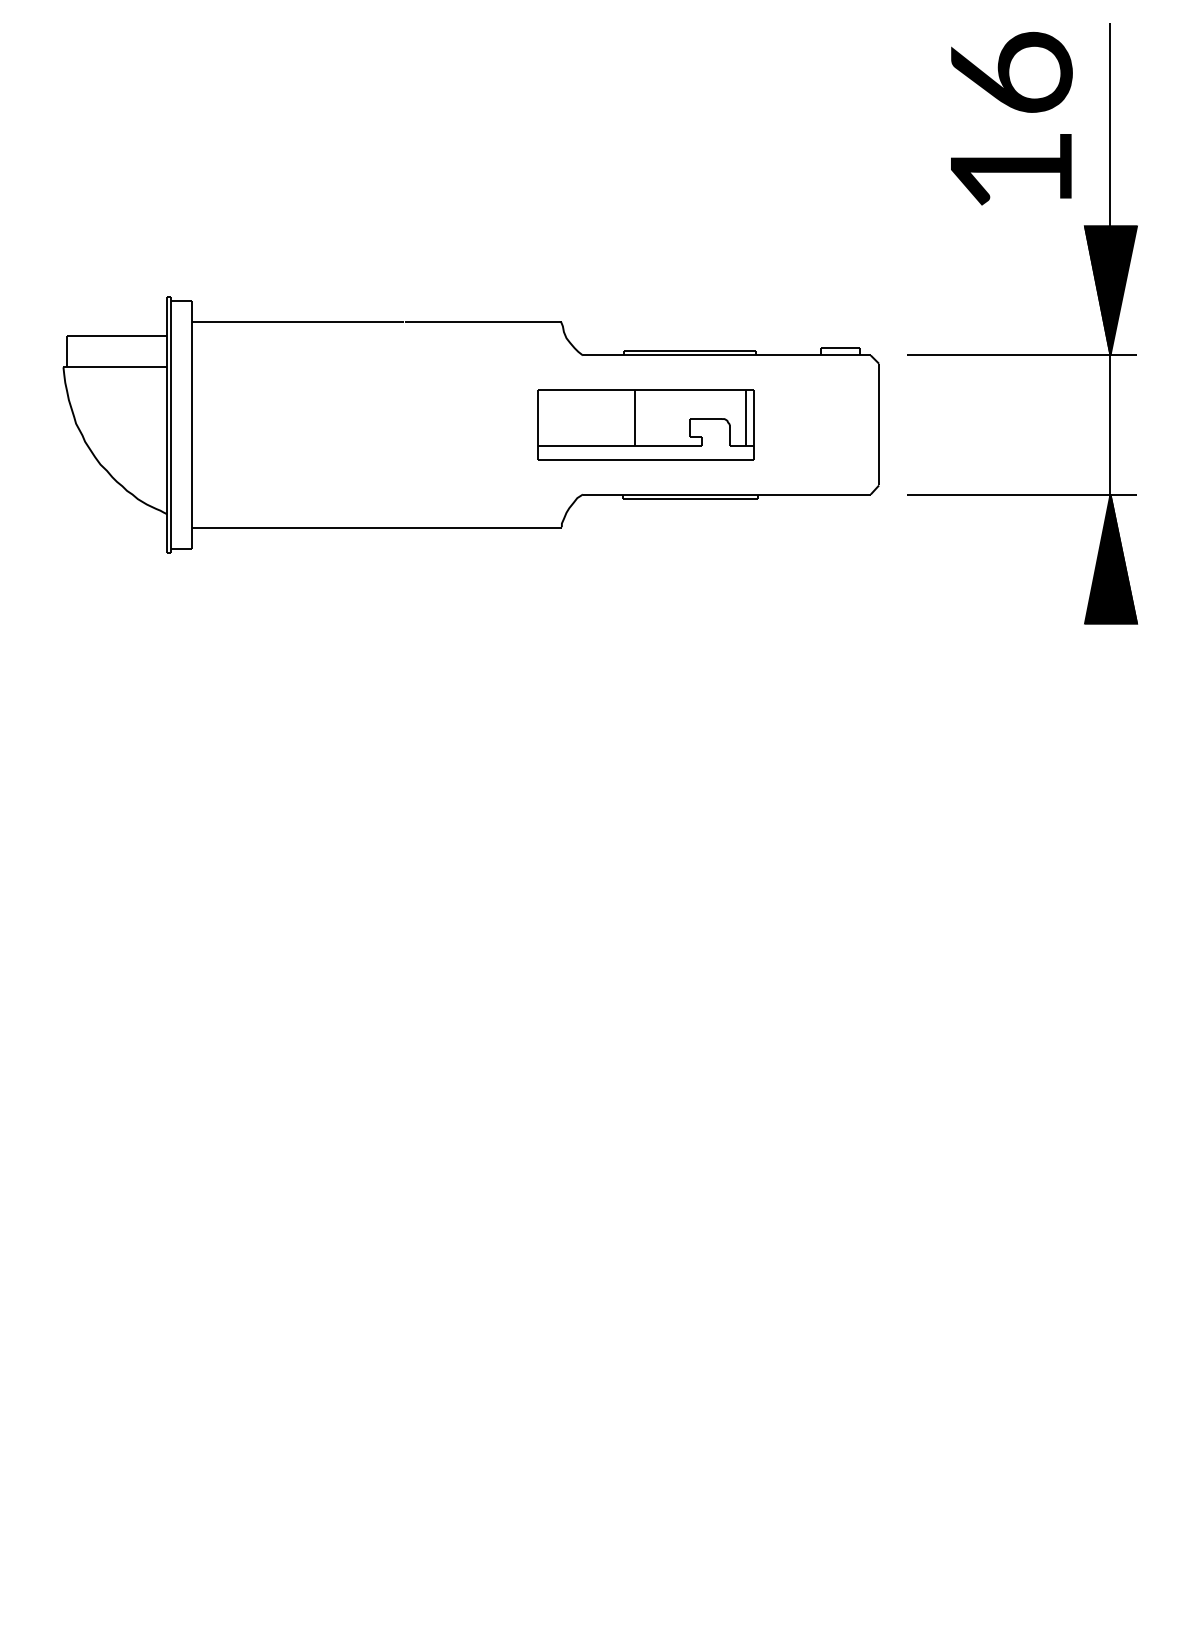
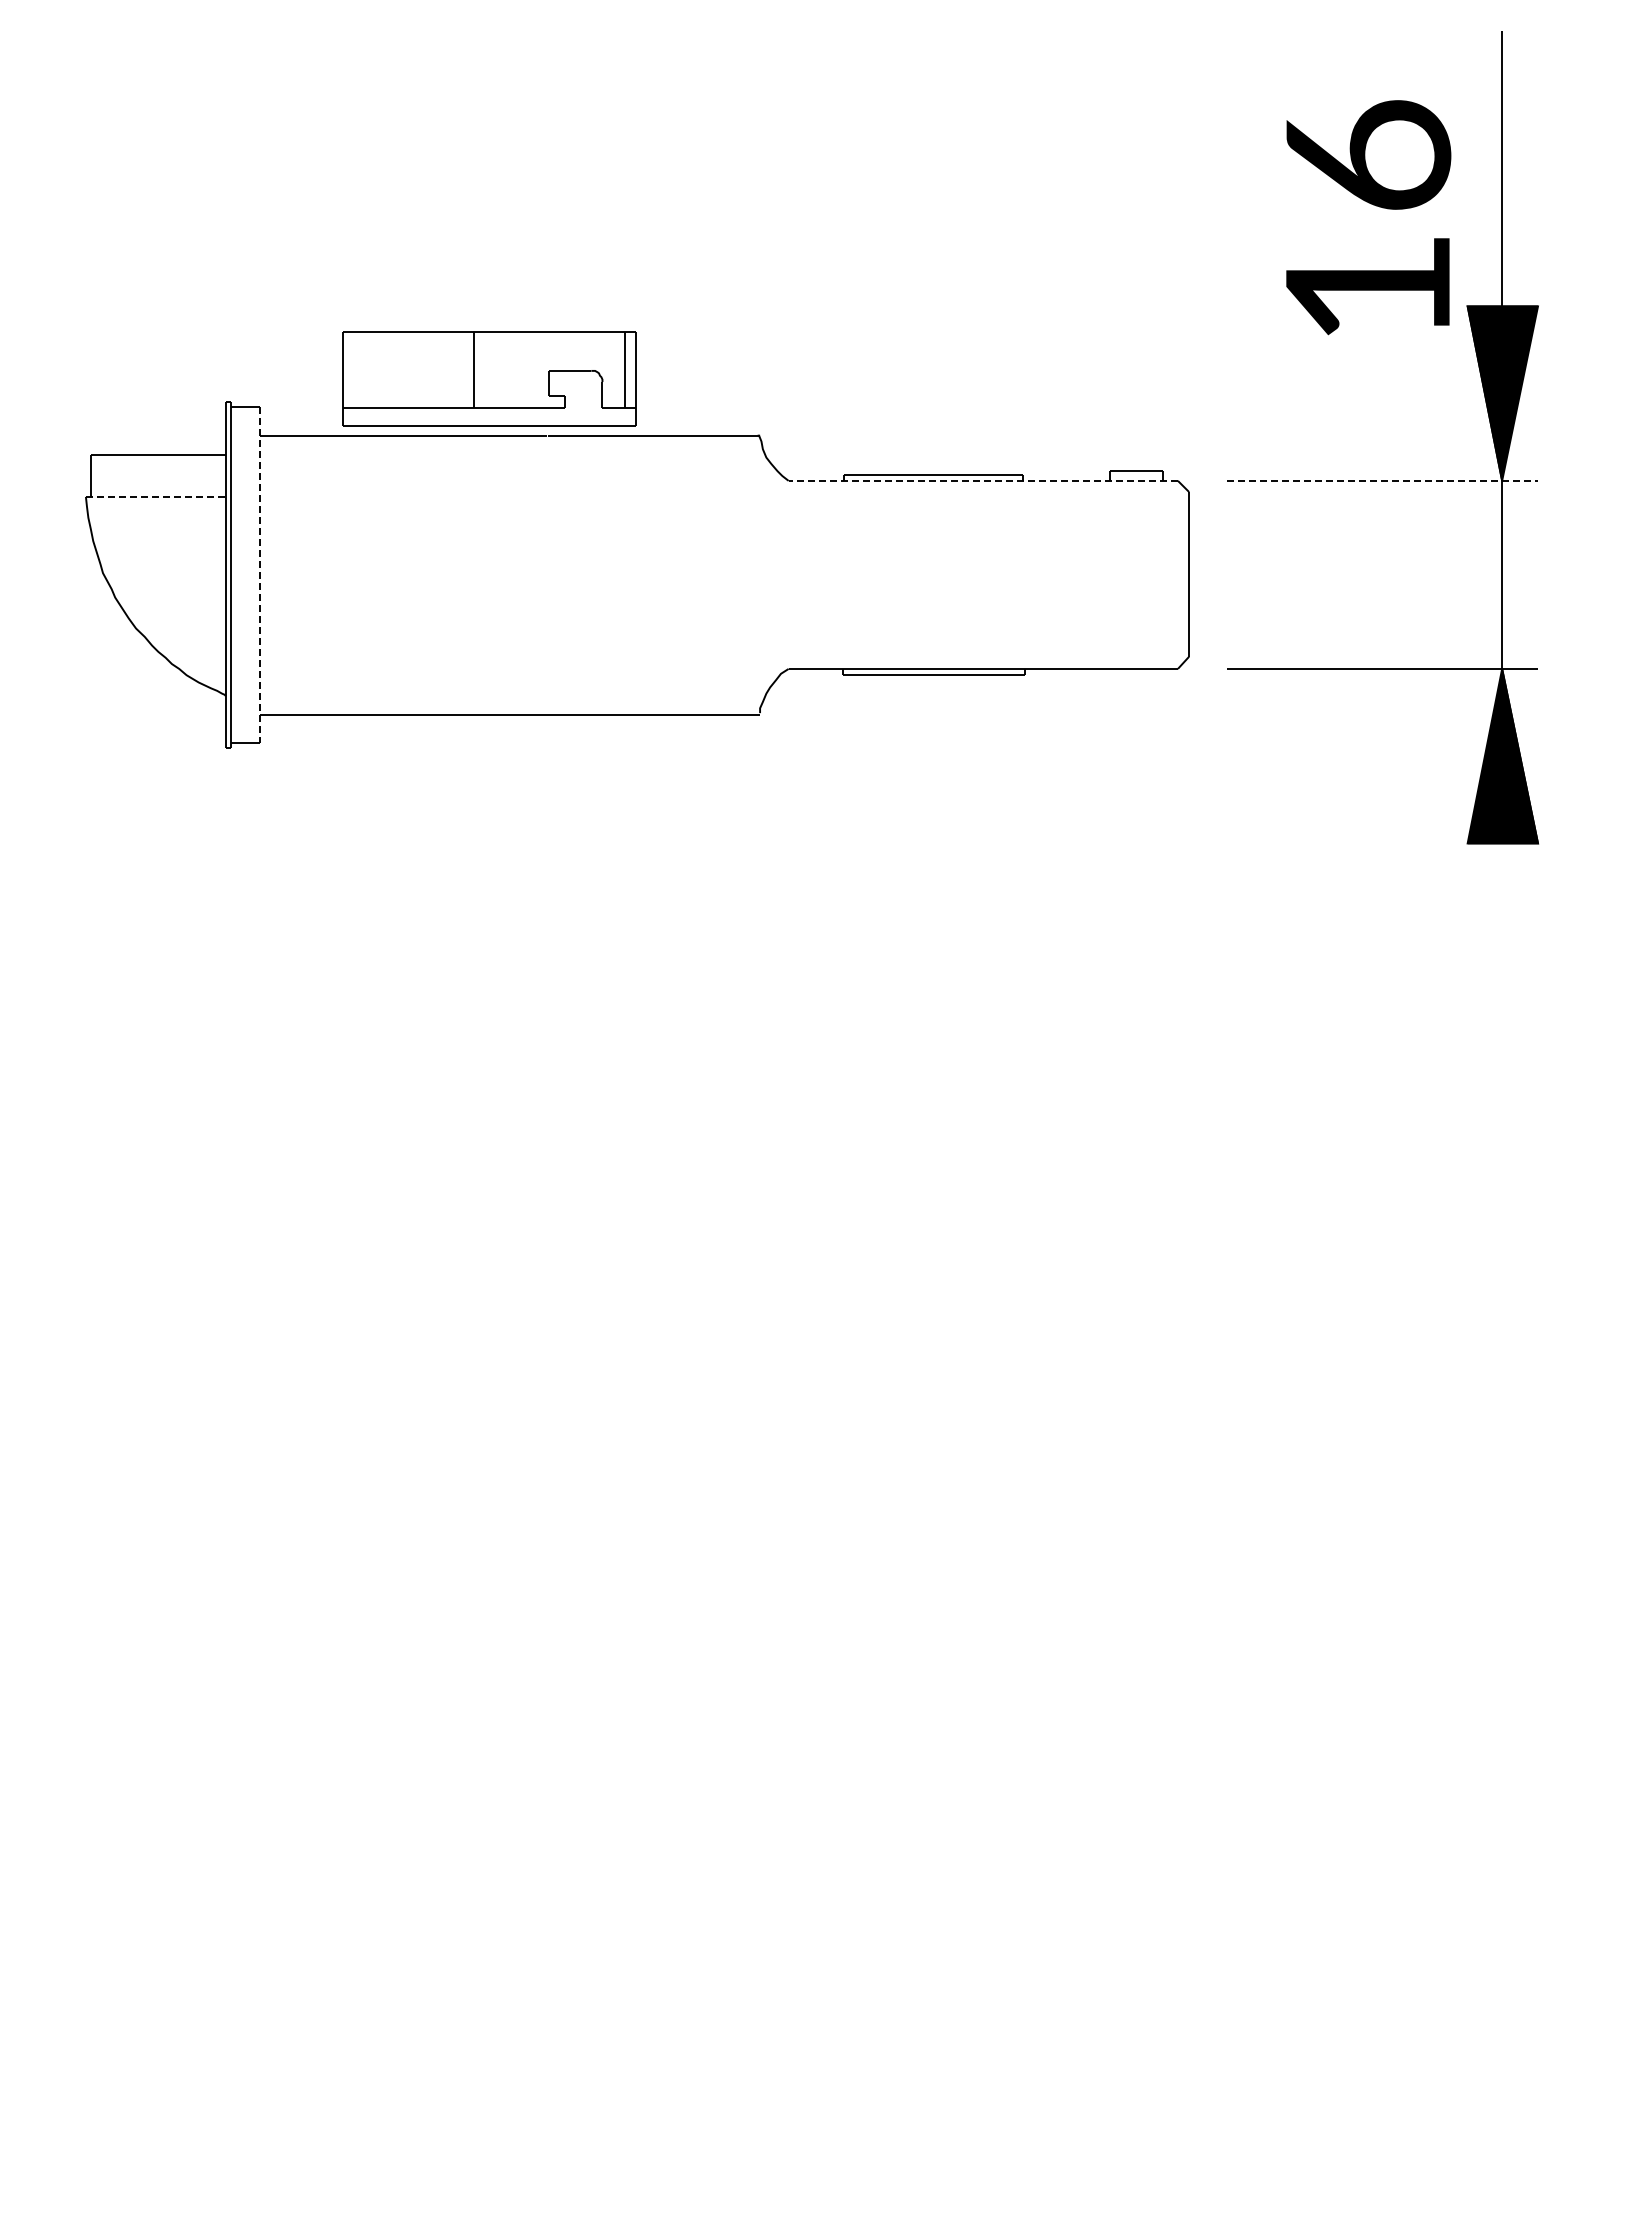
text: (1011, 118) -> (1368, 217), moved
line: (727, 355) -> (983, 480), solid -> dashed
line: (1022, 355) -> (1382, 480), solid -> dashed
line: (114, 367) -> (155, 496), solid -> dashed
part: (646, 424) -> (489, 378), moved
line: (192, 425) -> (260, 575), solid -> dashed

